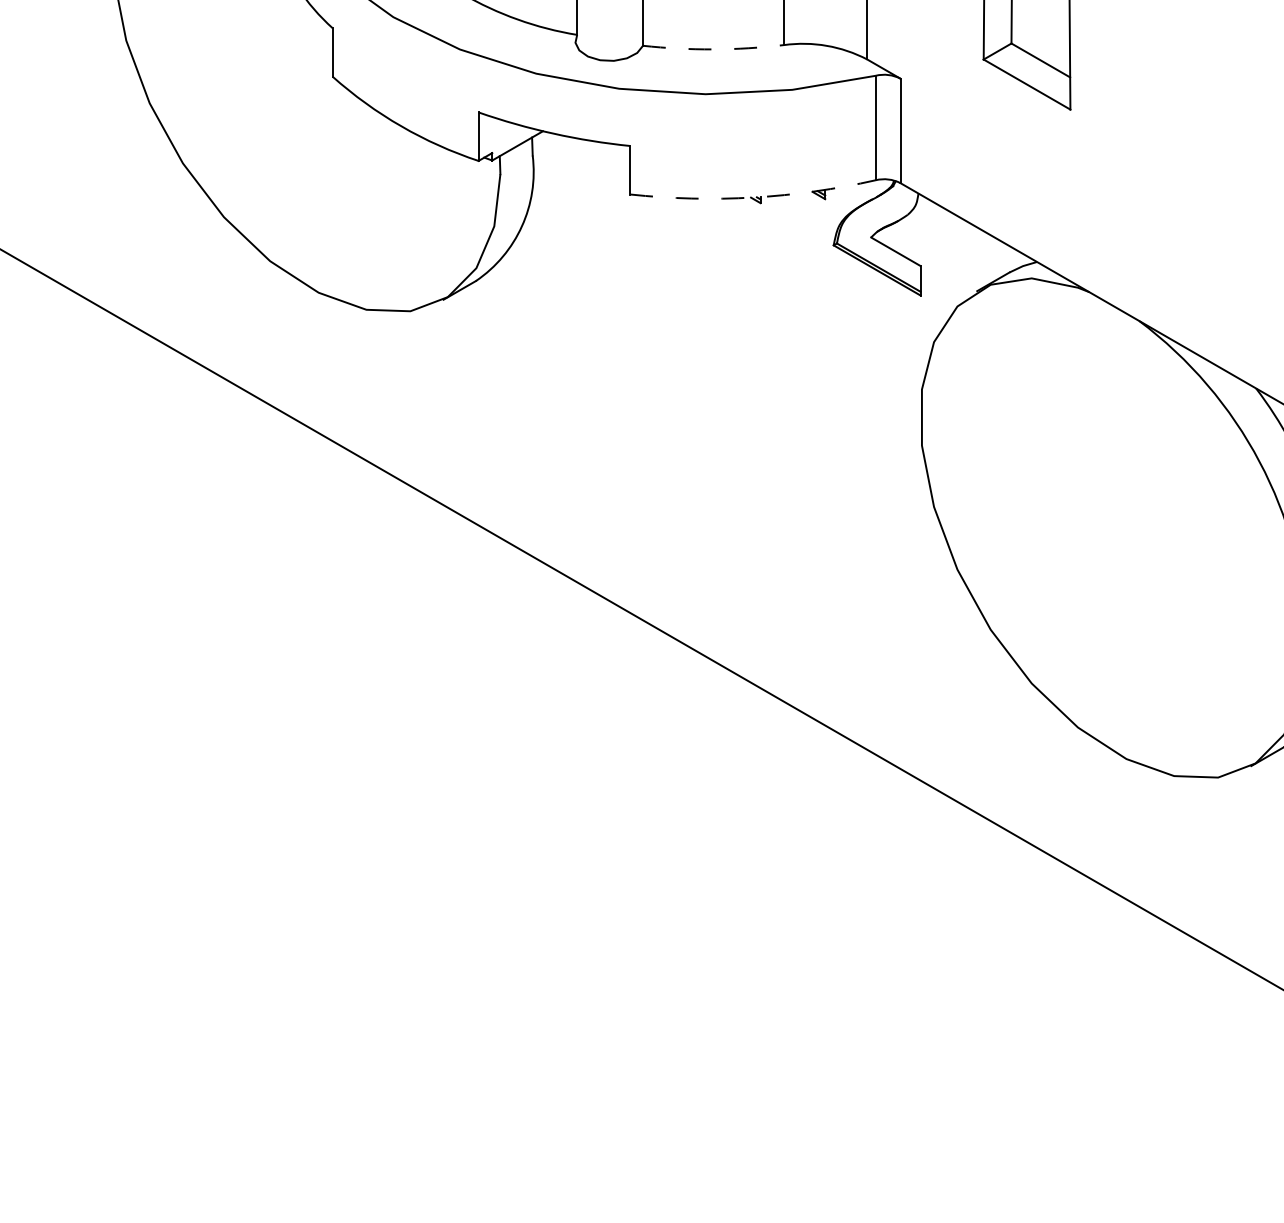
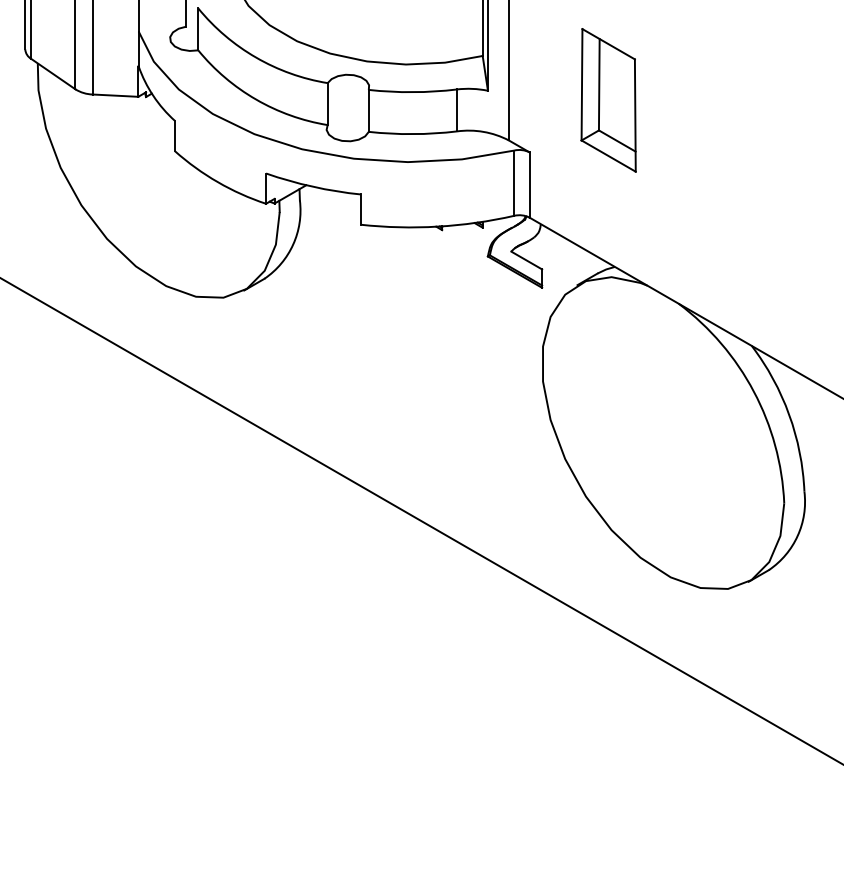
arc: (712, 49) -> (412, 134), dashed -> solid
arc: (752, 197) -> (437, 226), dashed -> solid

